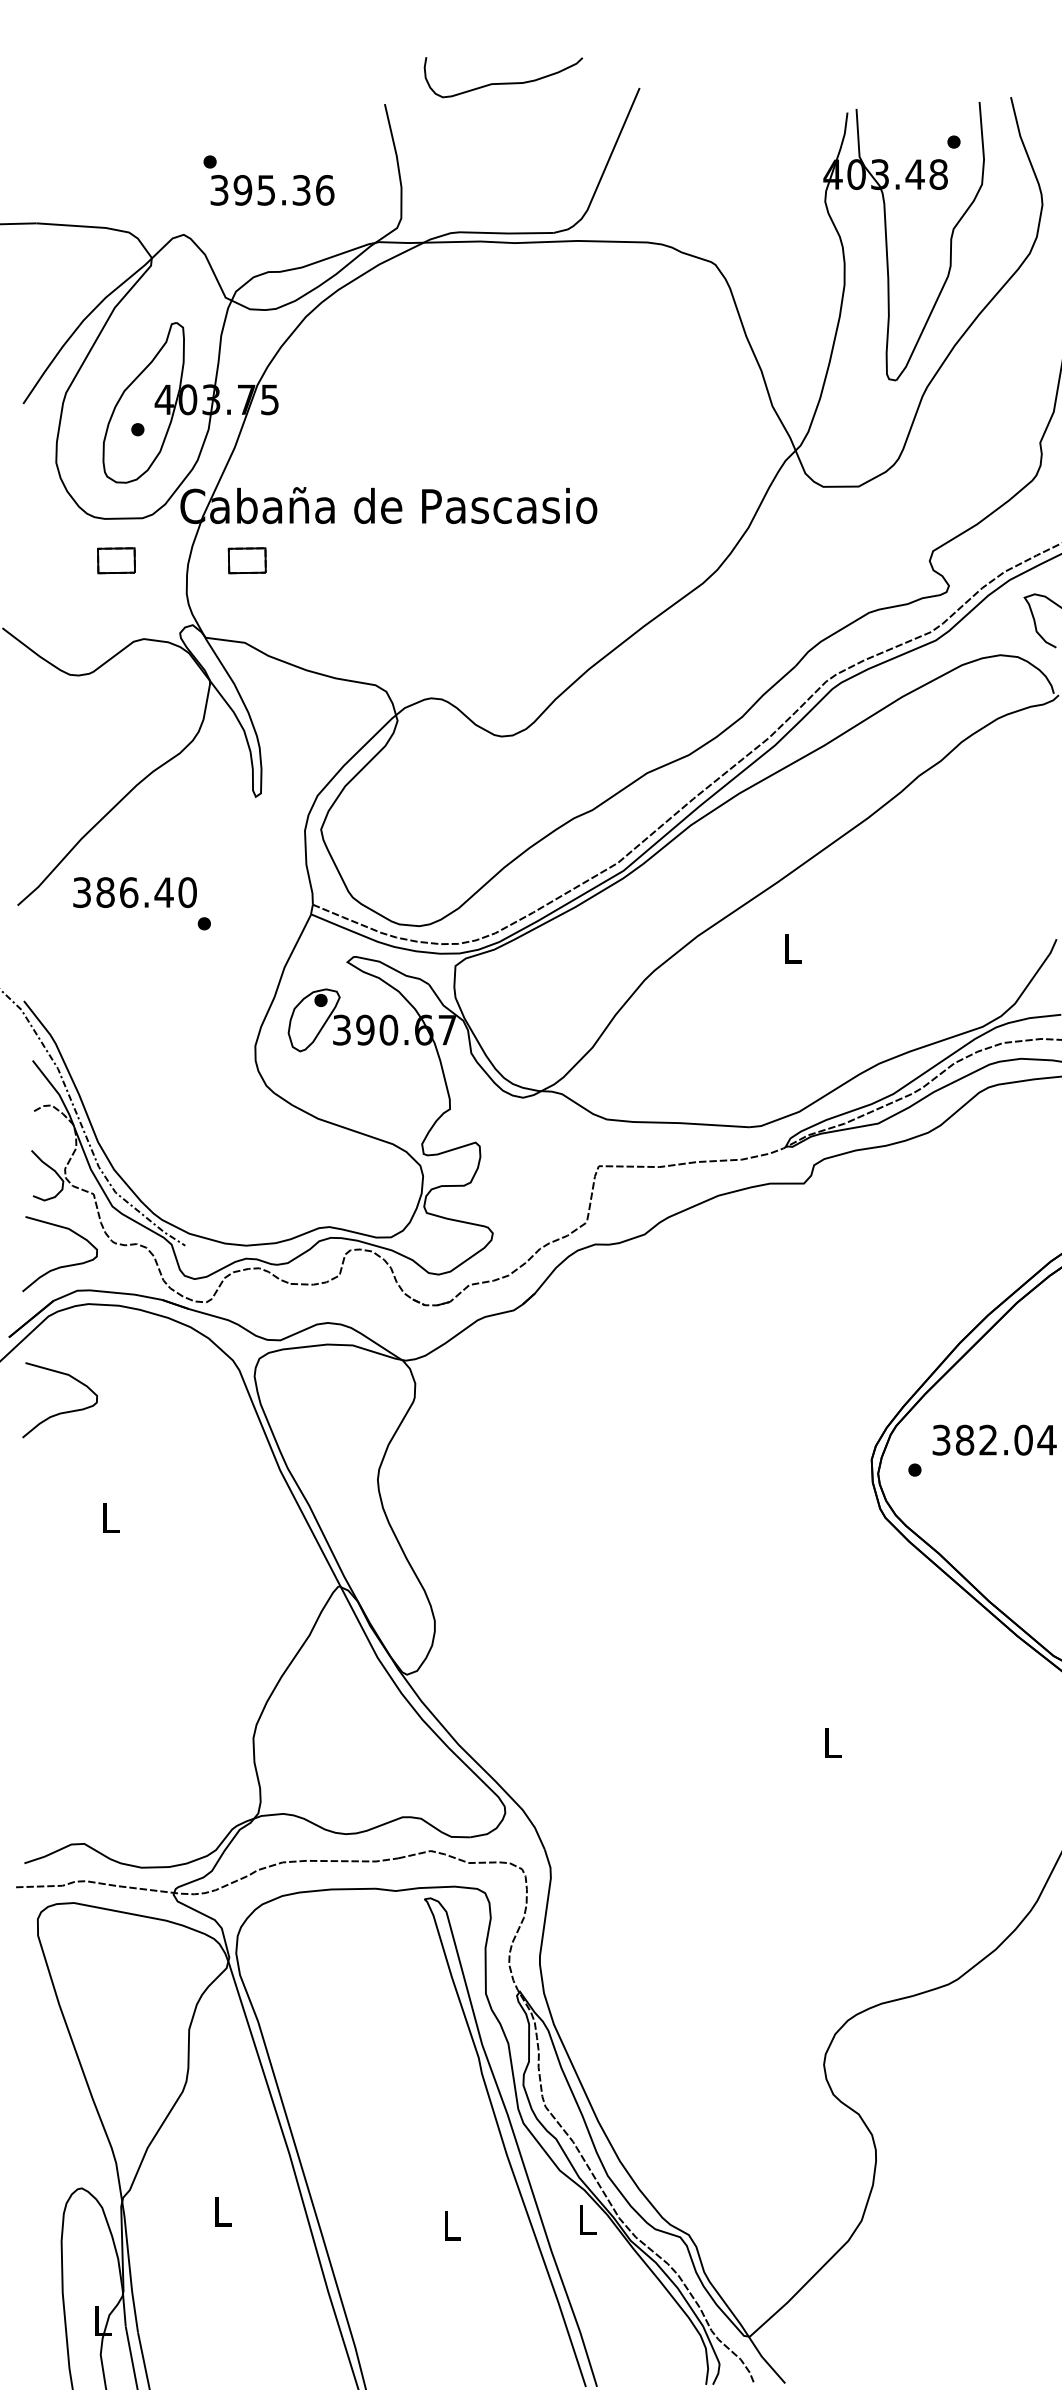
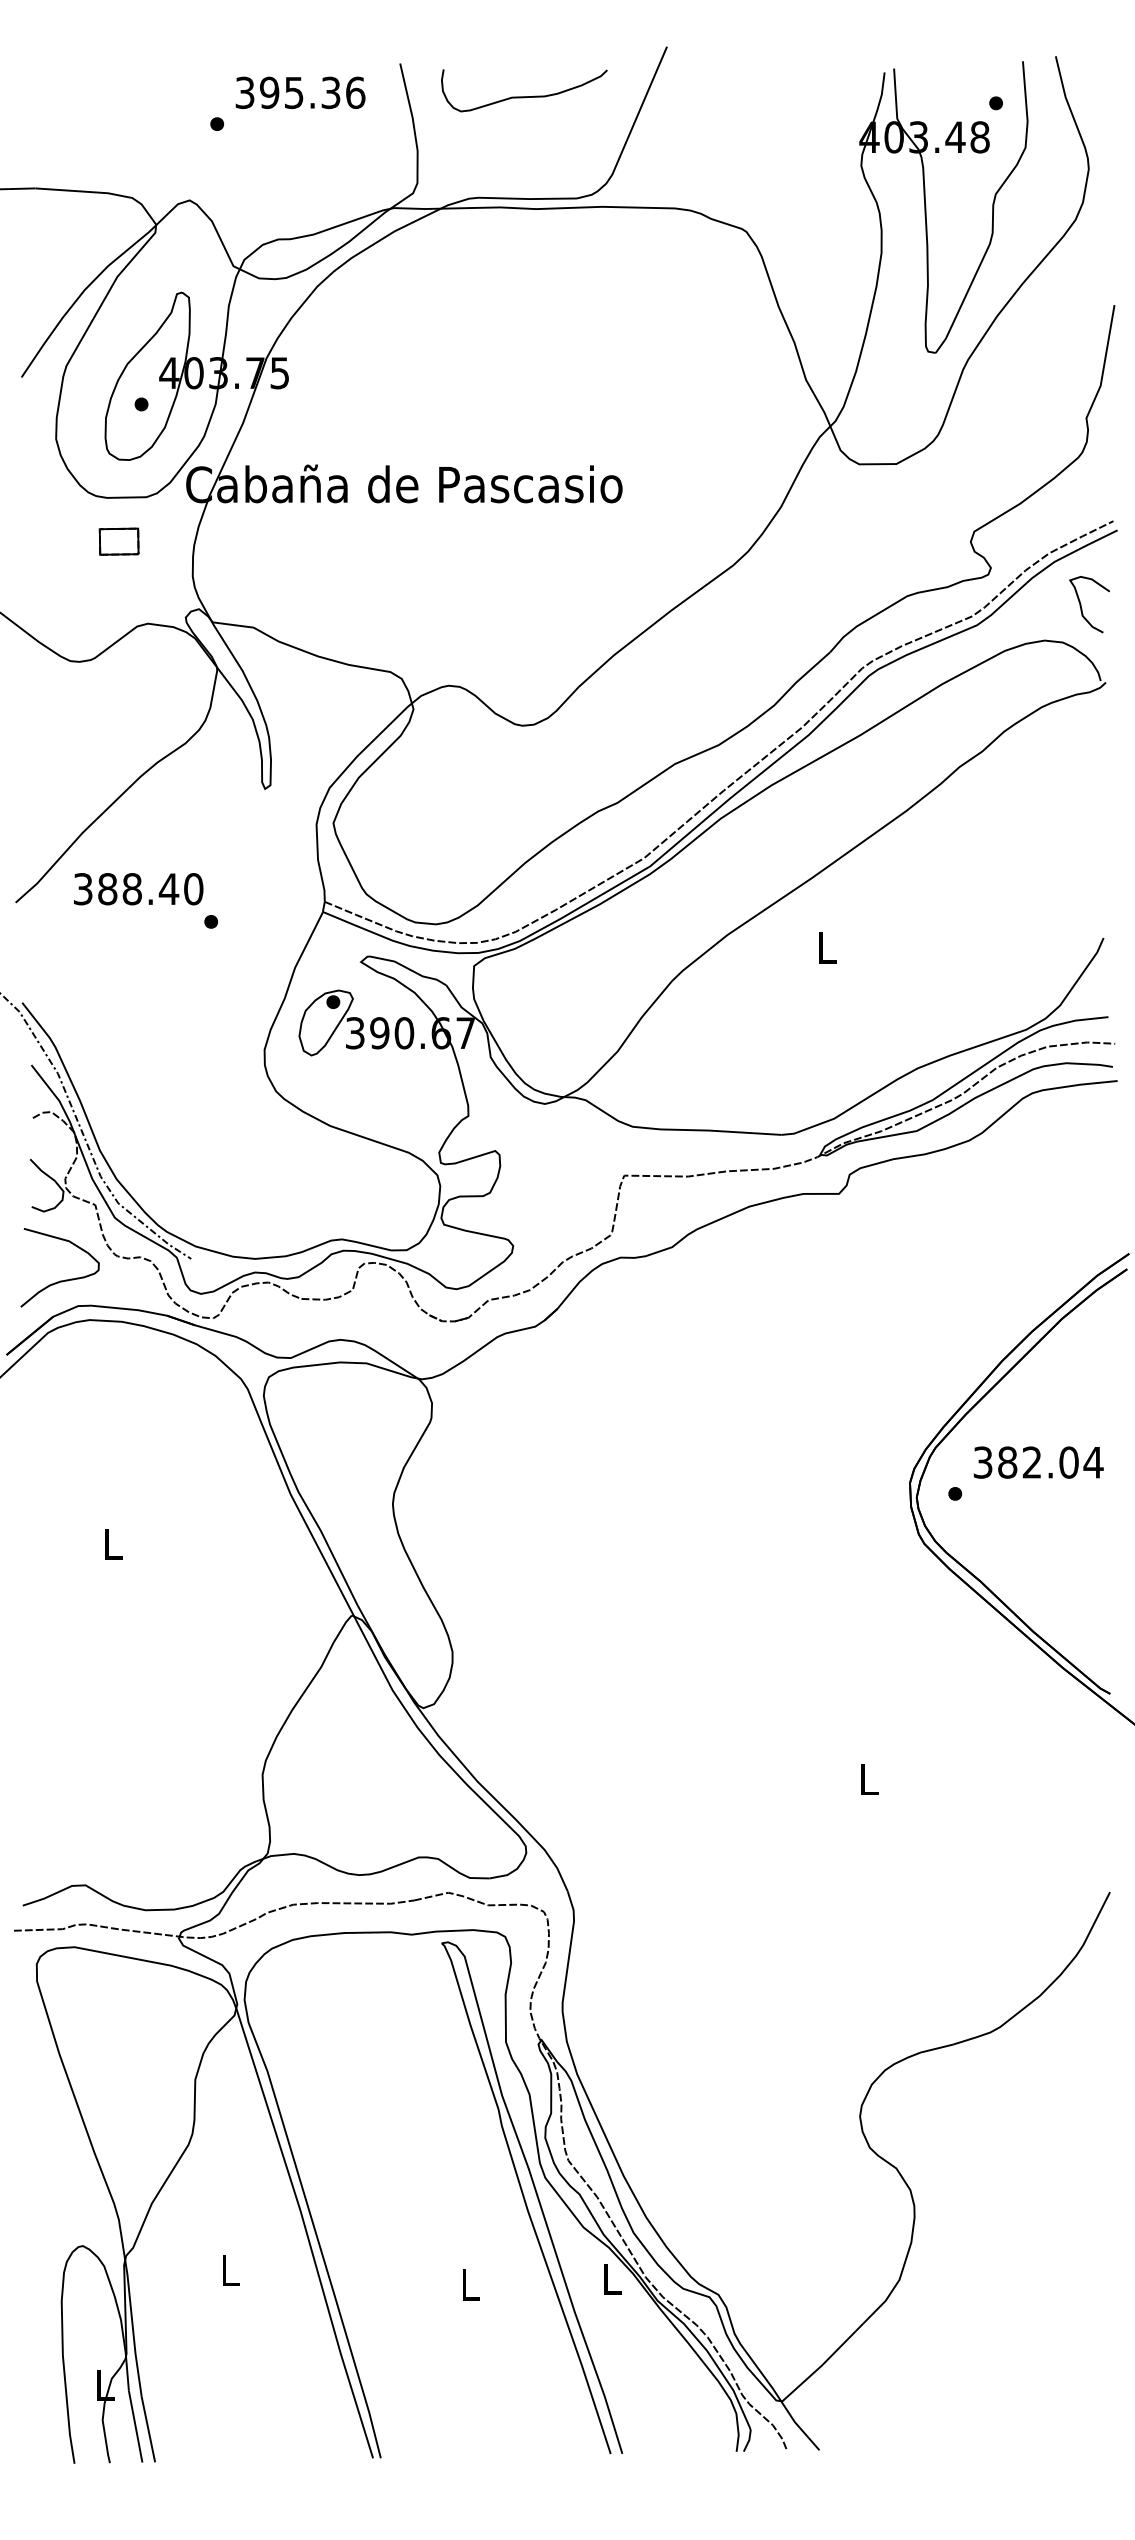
curve: (503, 83) -> (524, 96), moved
text: (272, 190) -> (300, 92), moved
part: (246, 560) -> (255, 541), removed
text: (129, 892) -> (132, 889), 386.40 -> 388.40
curve: (60, 1412) -> (60, 1433), removed

